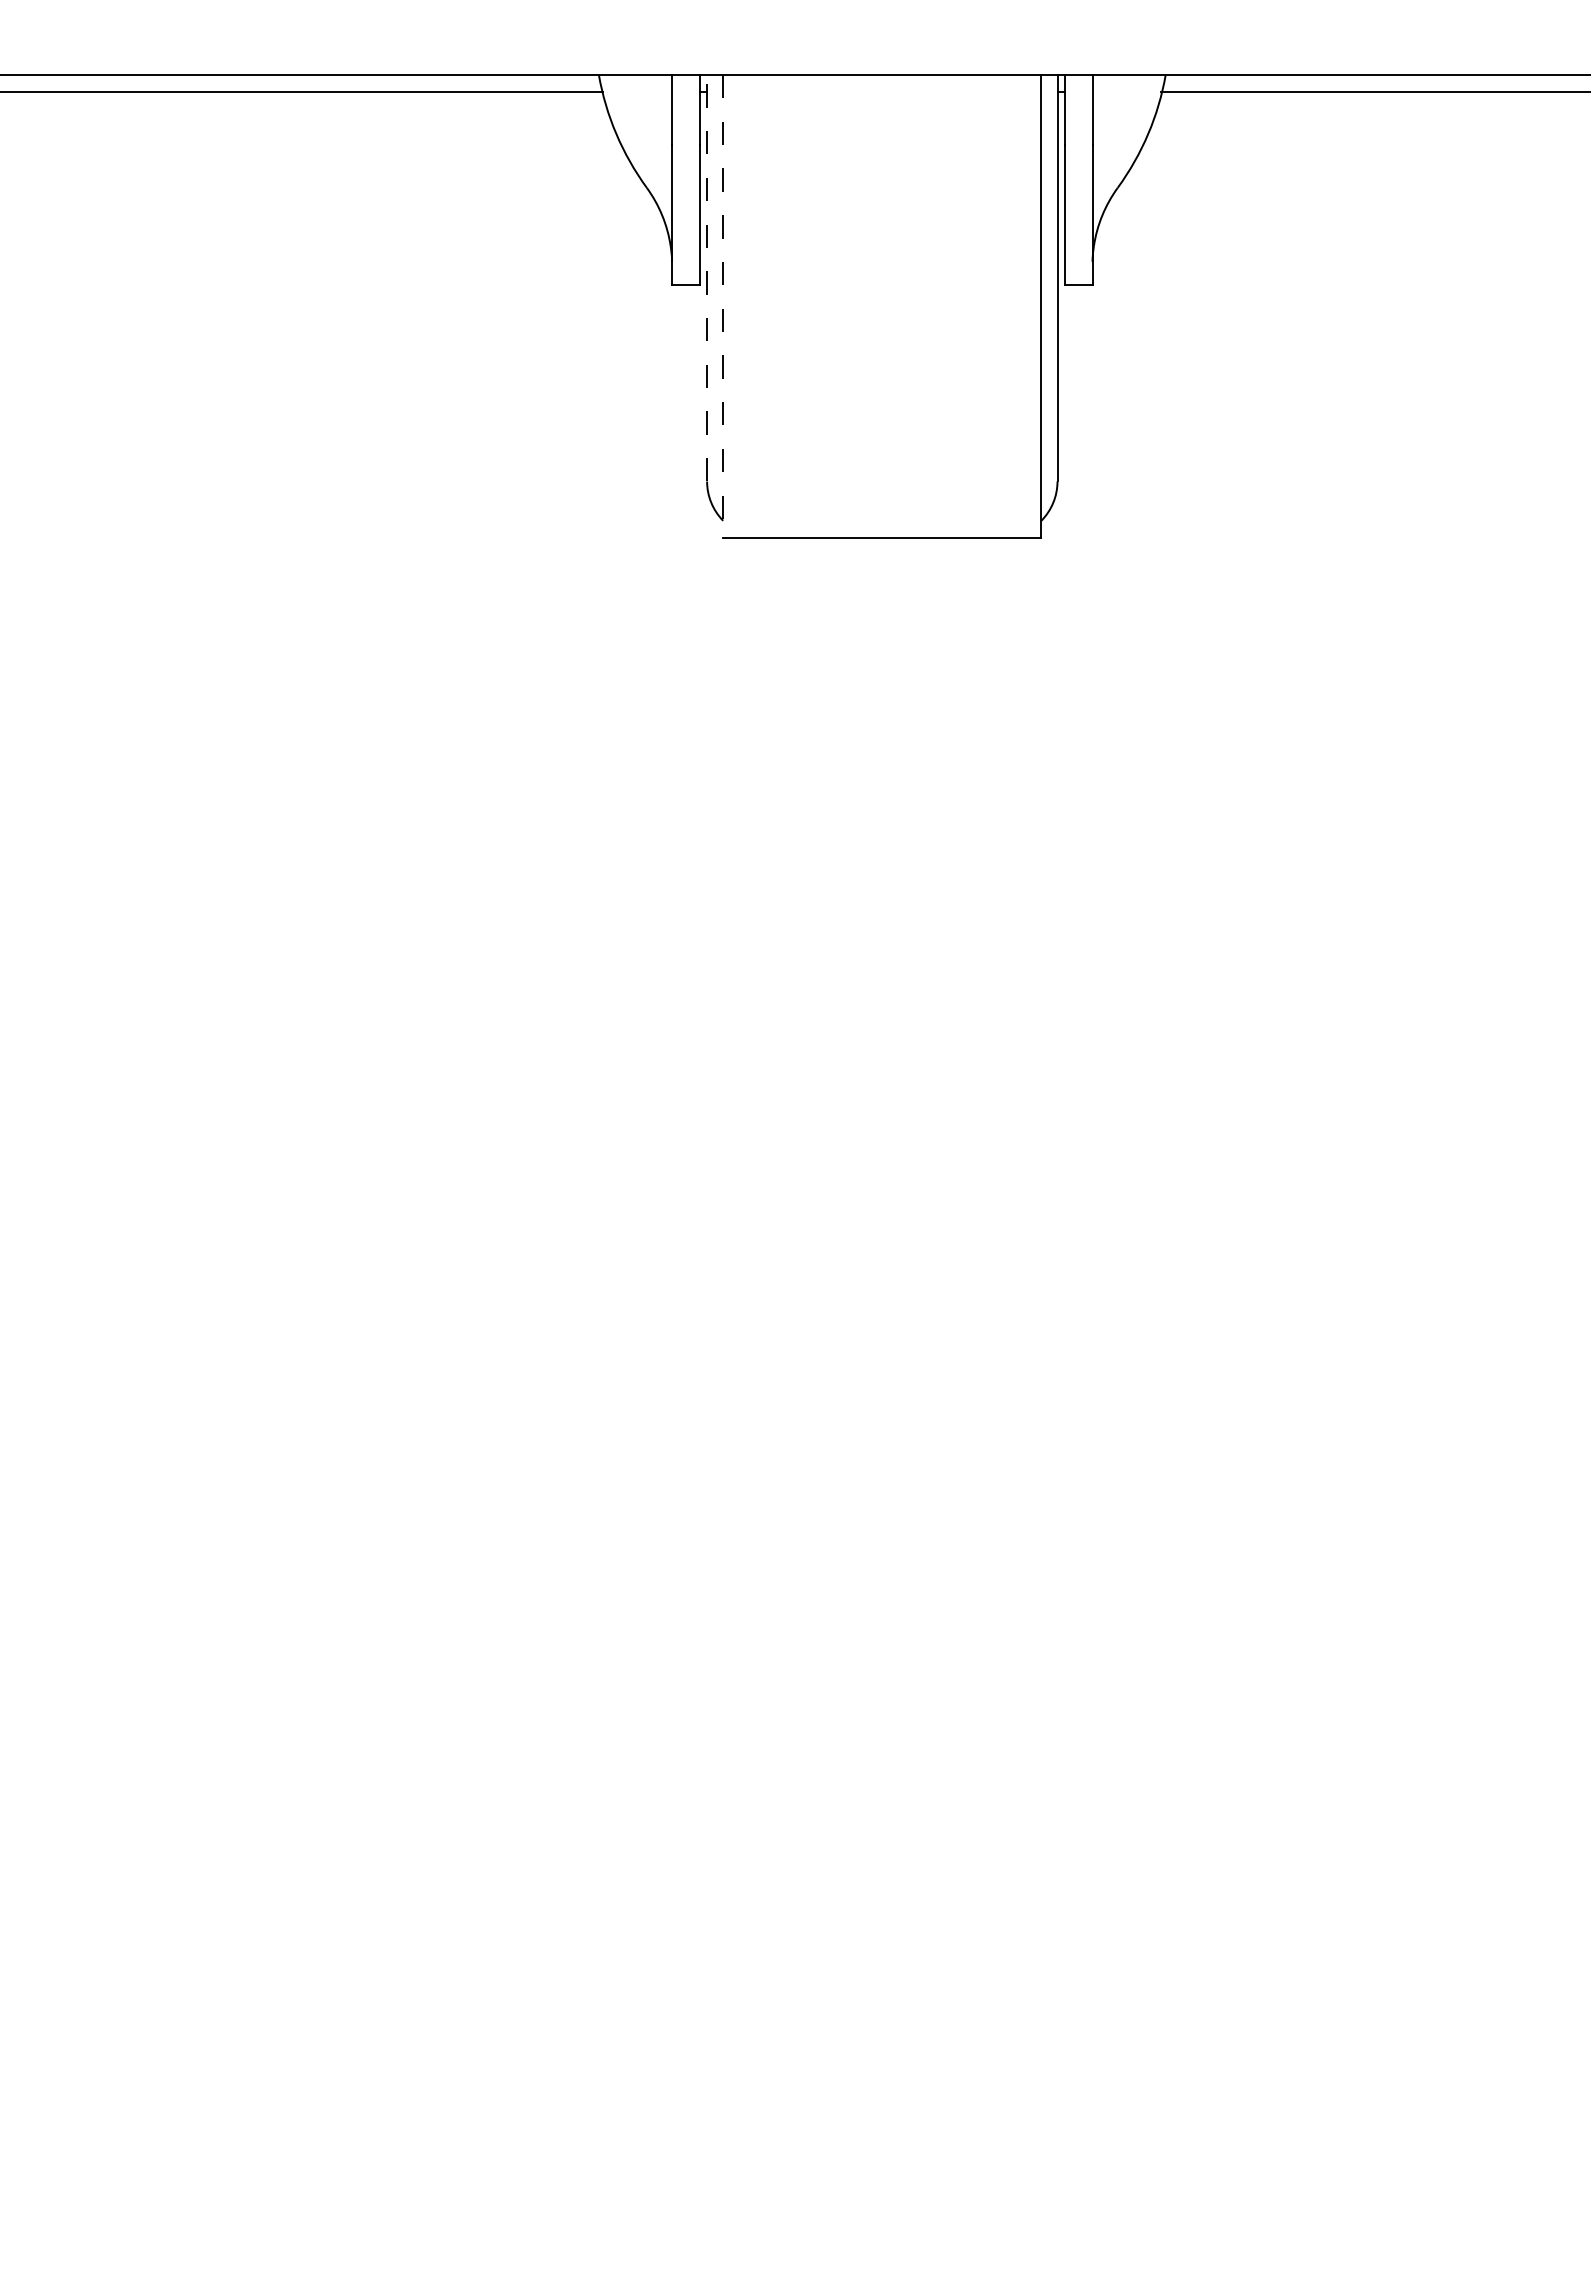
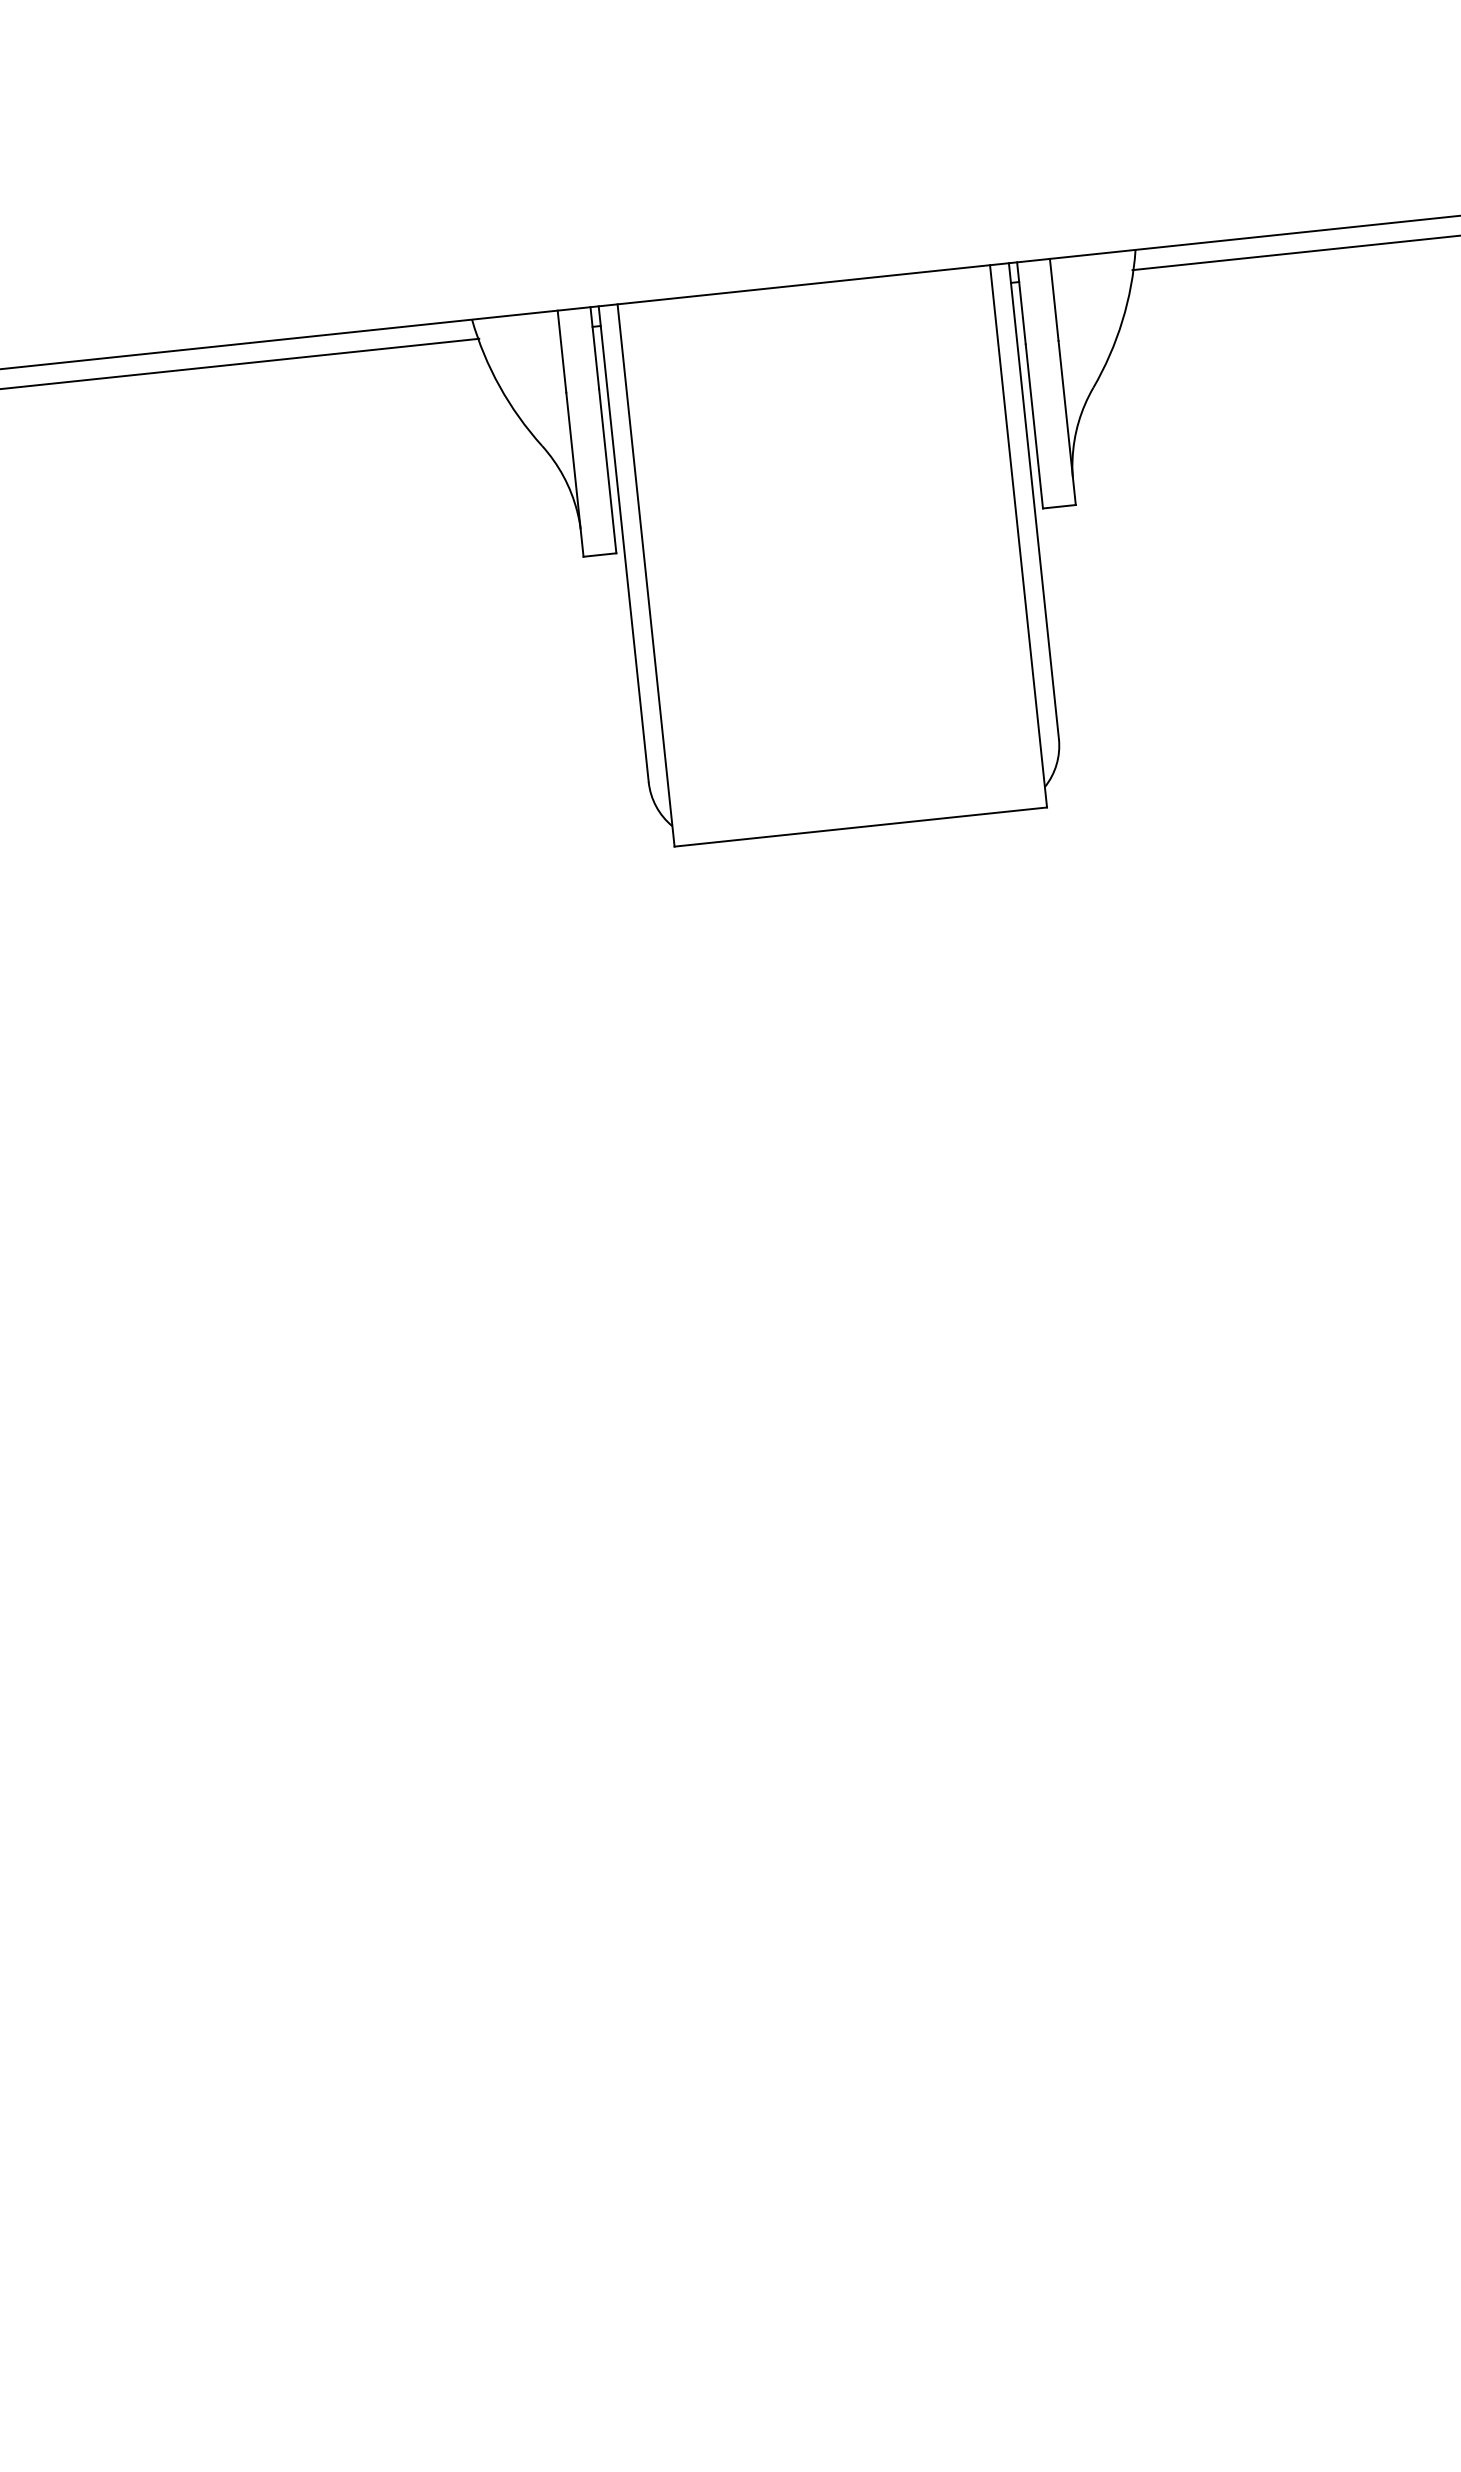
line: (707, 277) -> (624, 543), dashed -> solid
line: (723, 306) -> (646, 575), dashed -> solid

